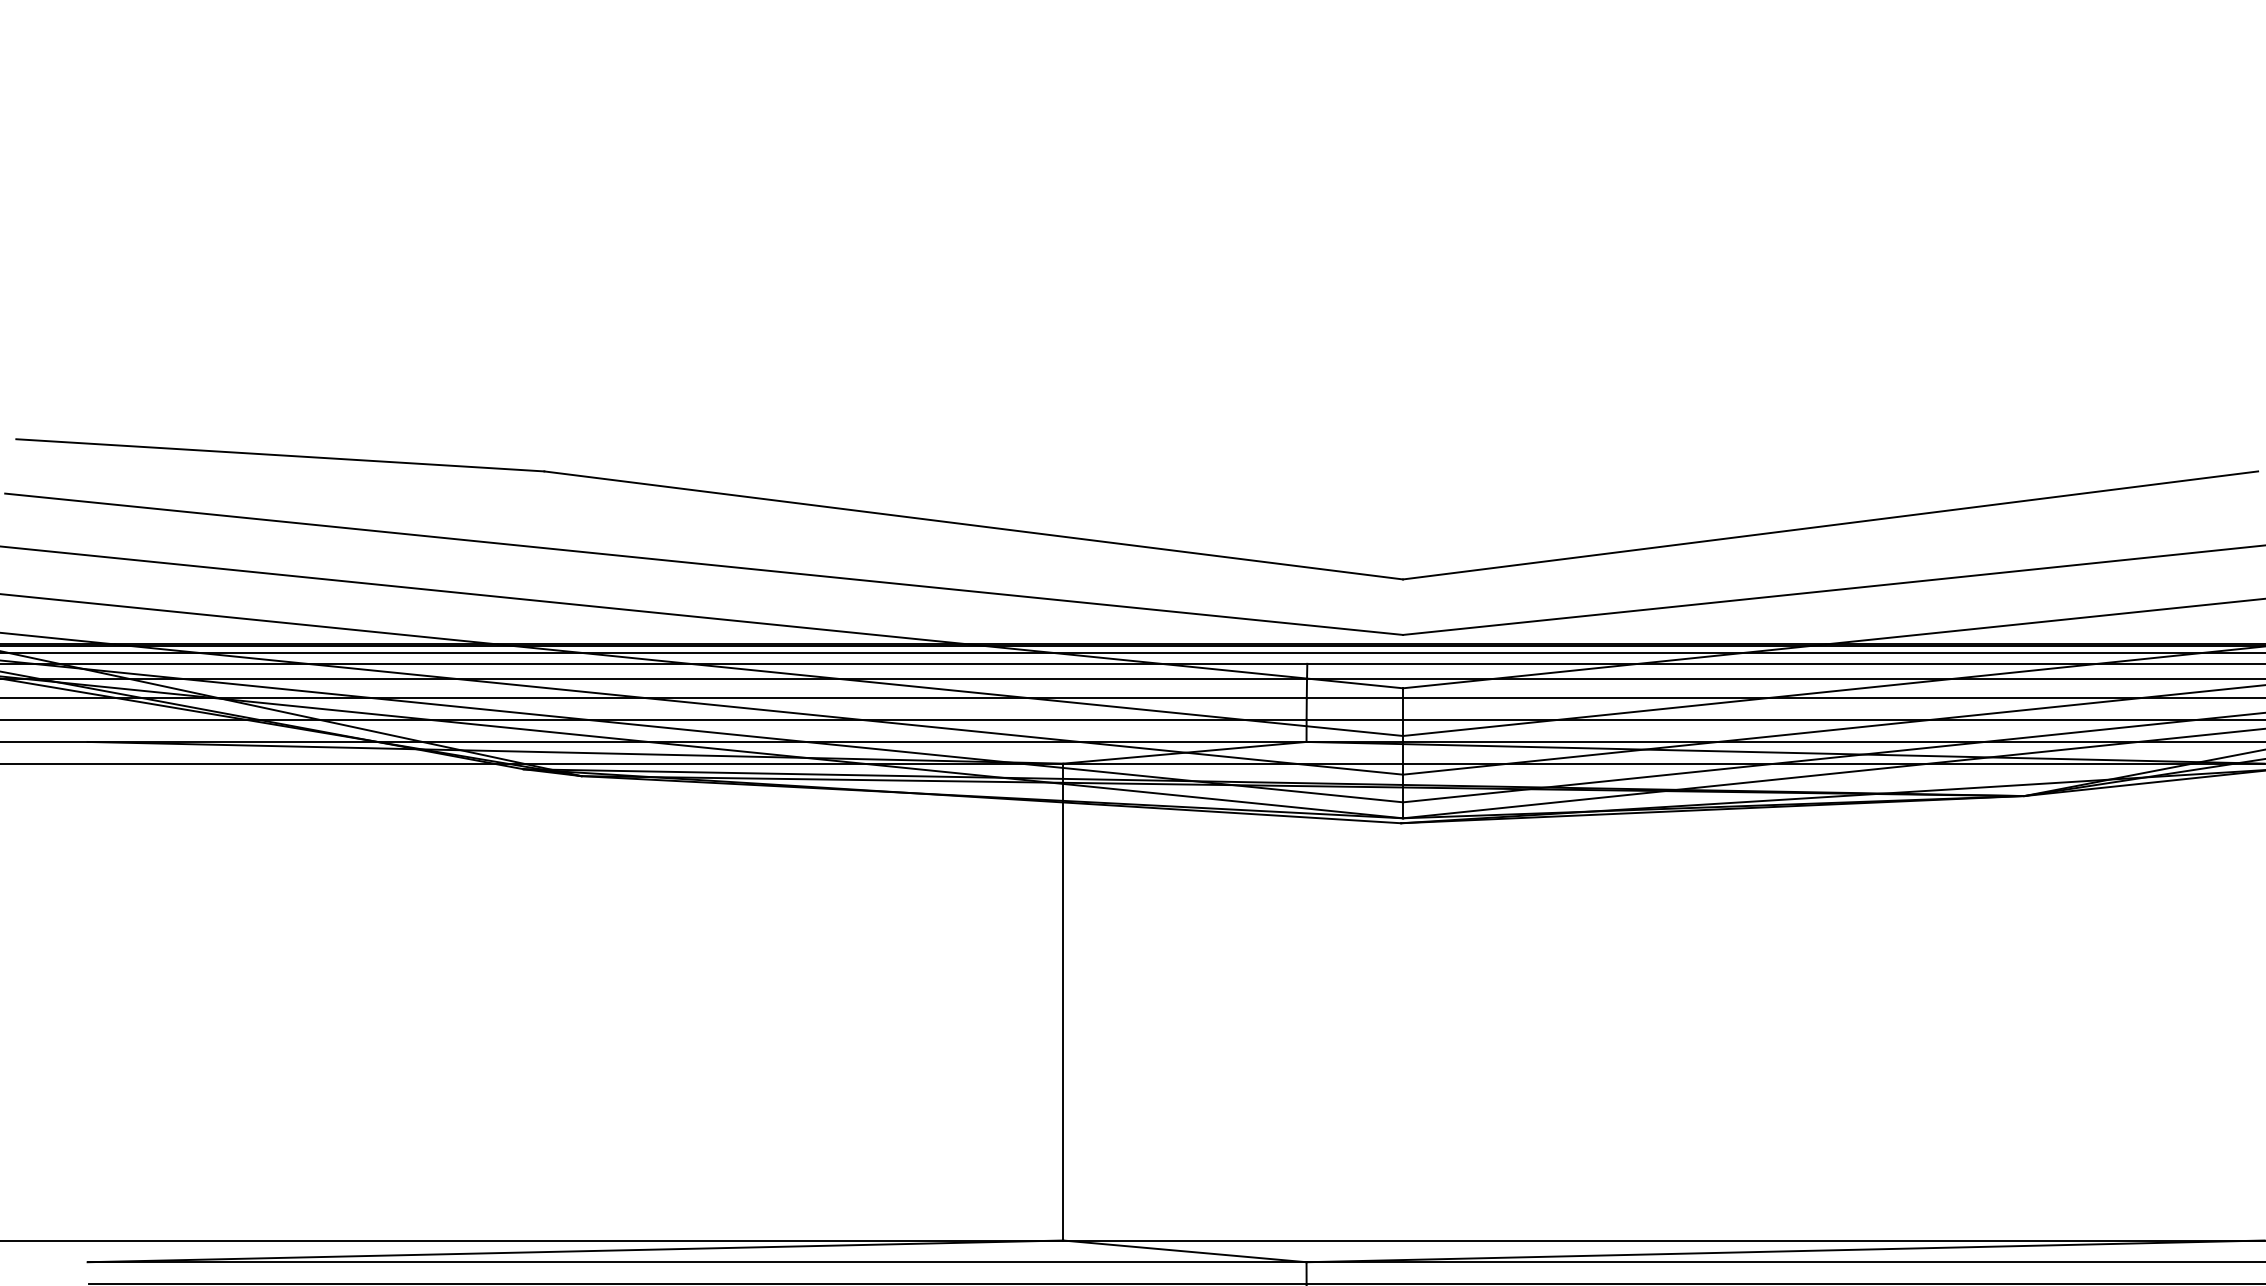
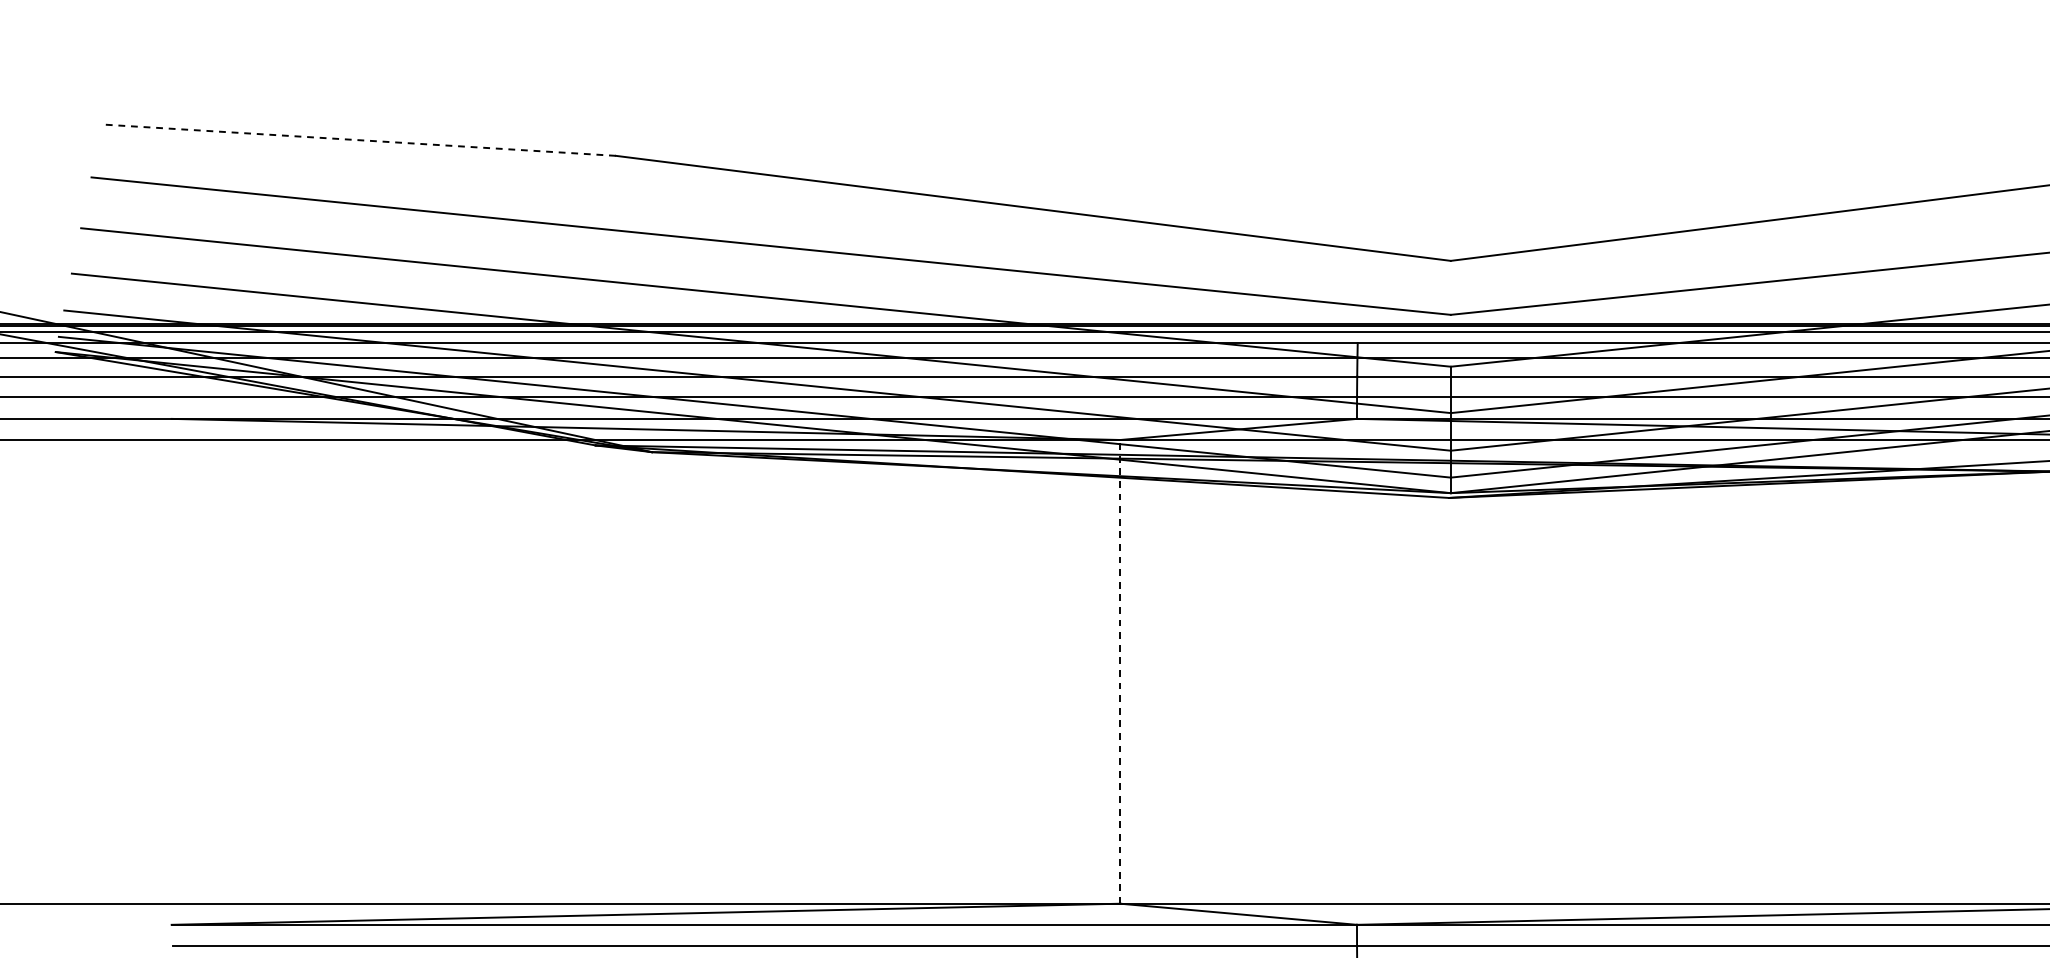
line: (280, 455) -> (359, 140), solid -> dashed
line: (1063, 1001) -> (1120, 671), solid -> dashed

